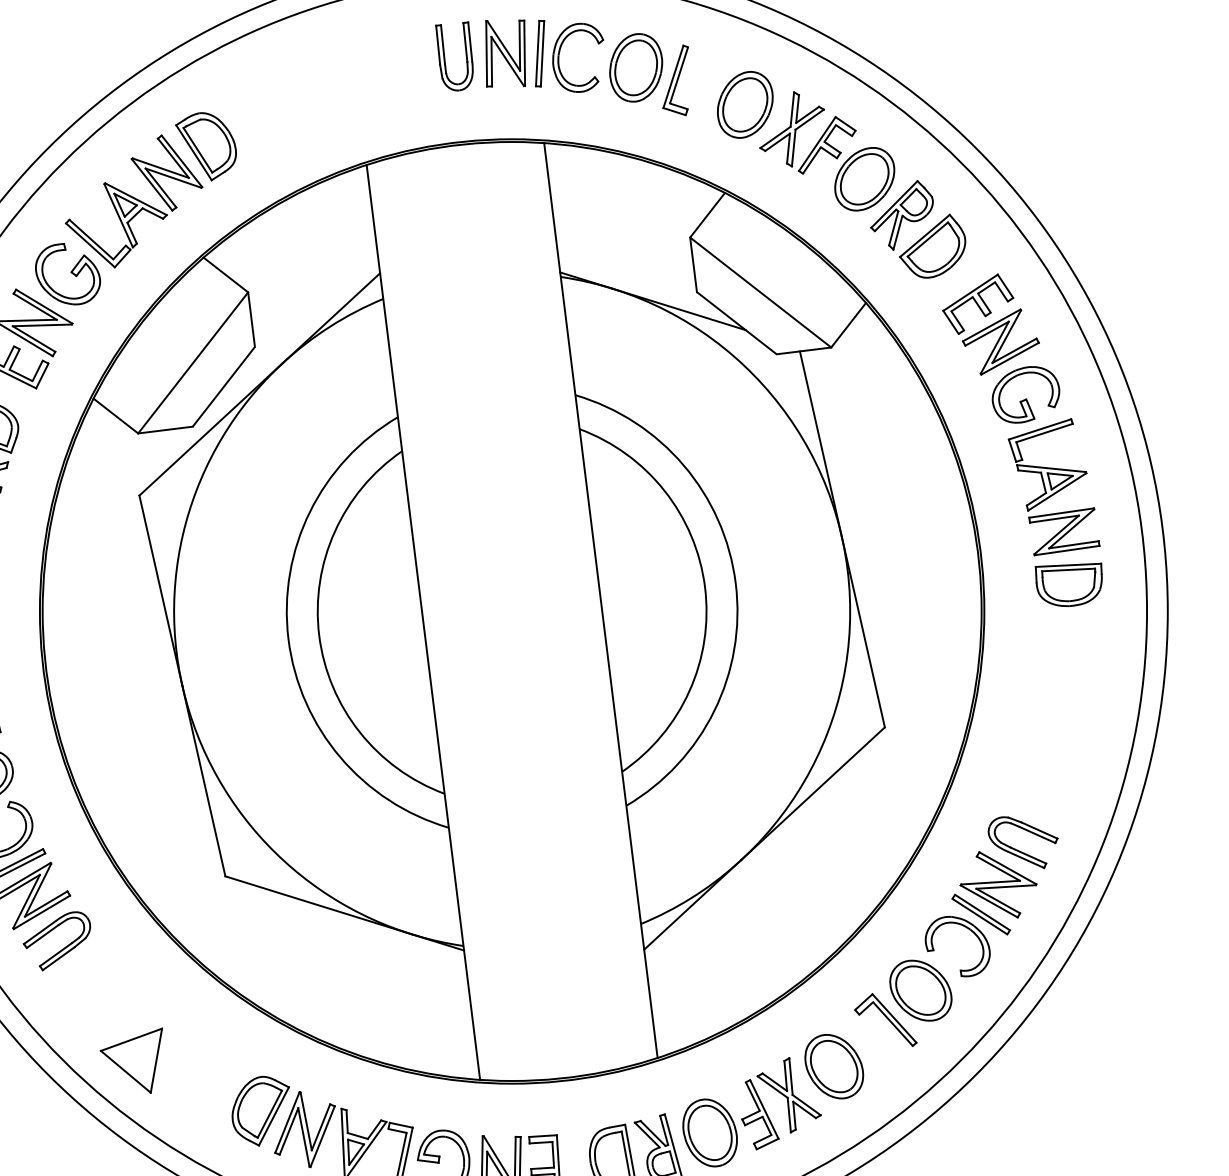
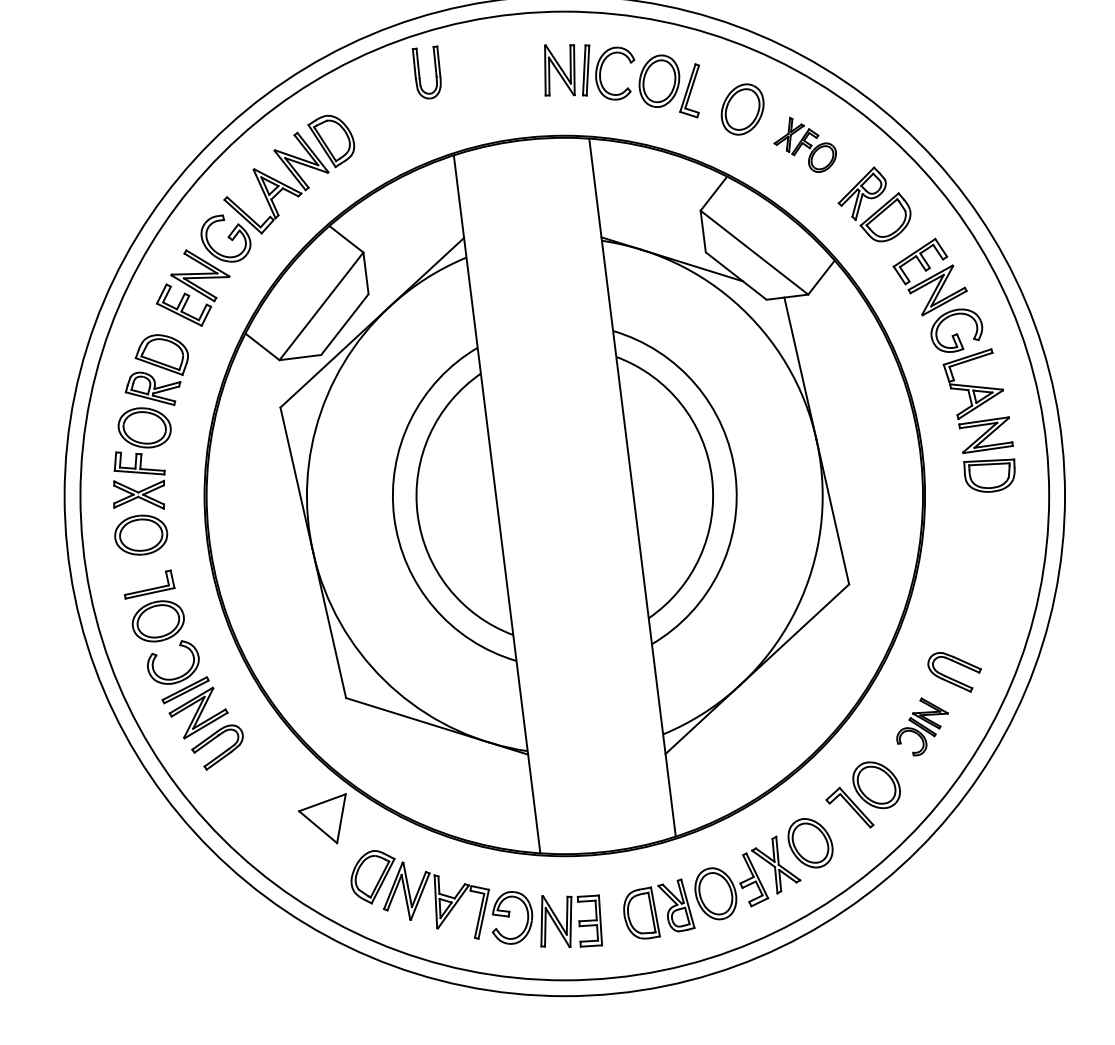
part: (446, 59) -> (420, 74), moved
part: (827, 150) -> (805, 144), size x0.6
part: (980, 913) -> (922, 726), size x0.6
part: (131, 1060) -> (322, 818), moved

